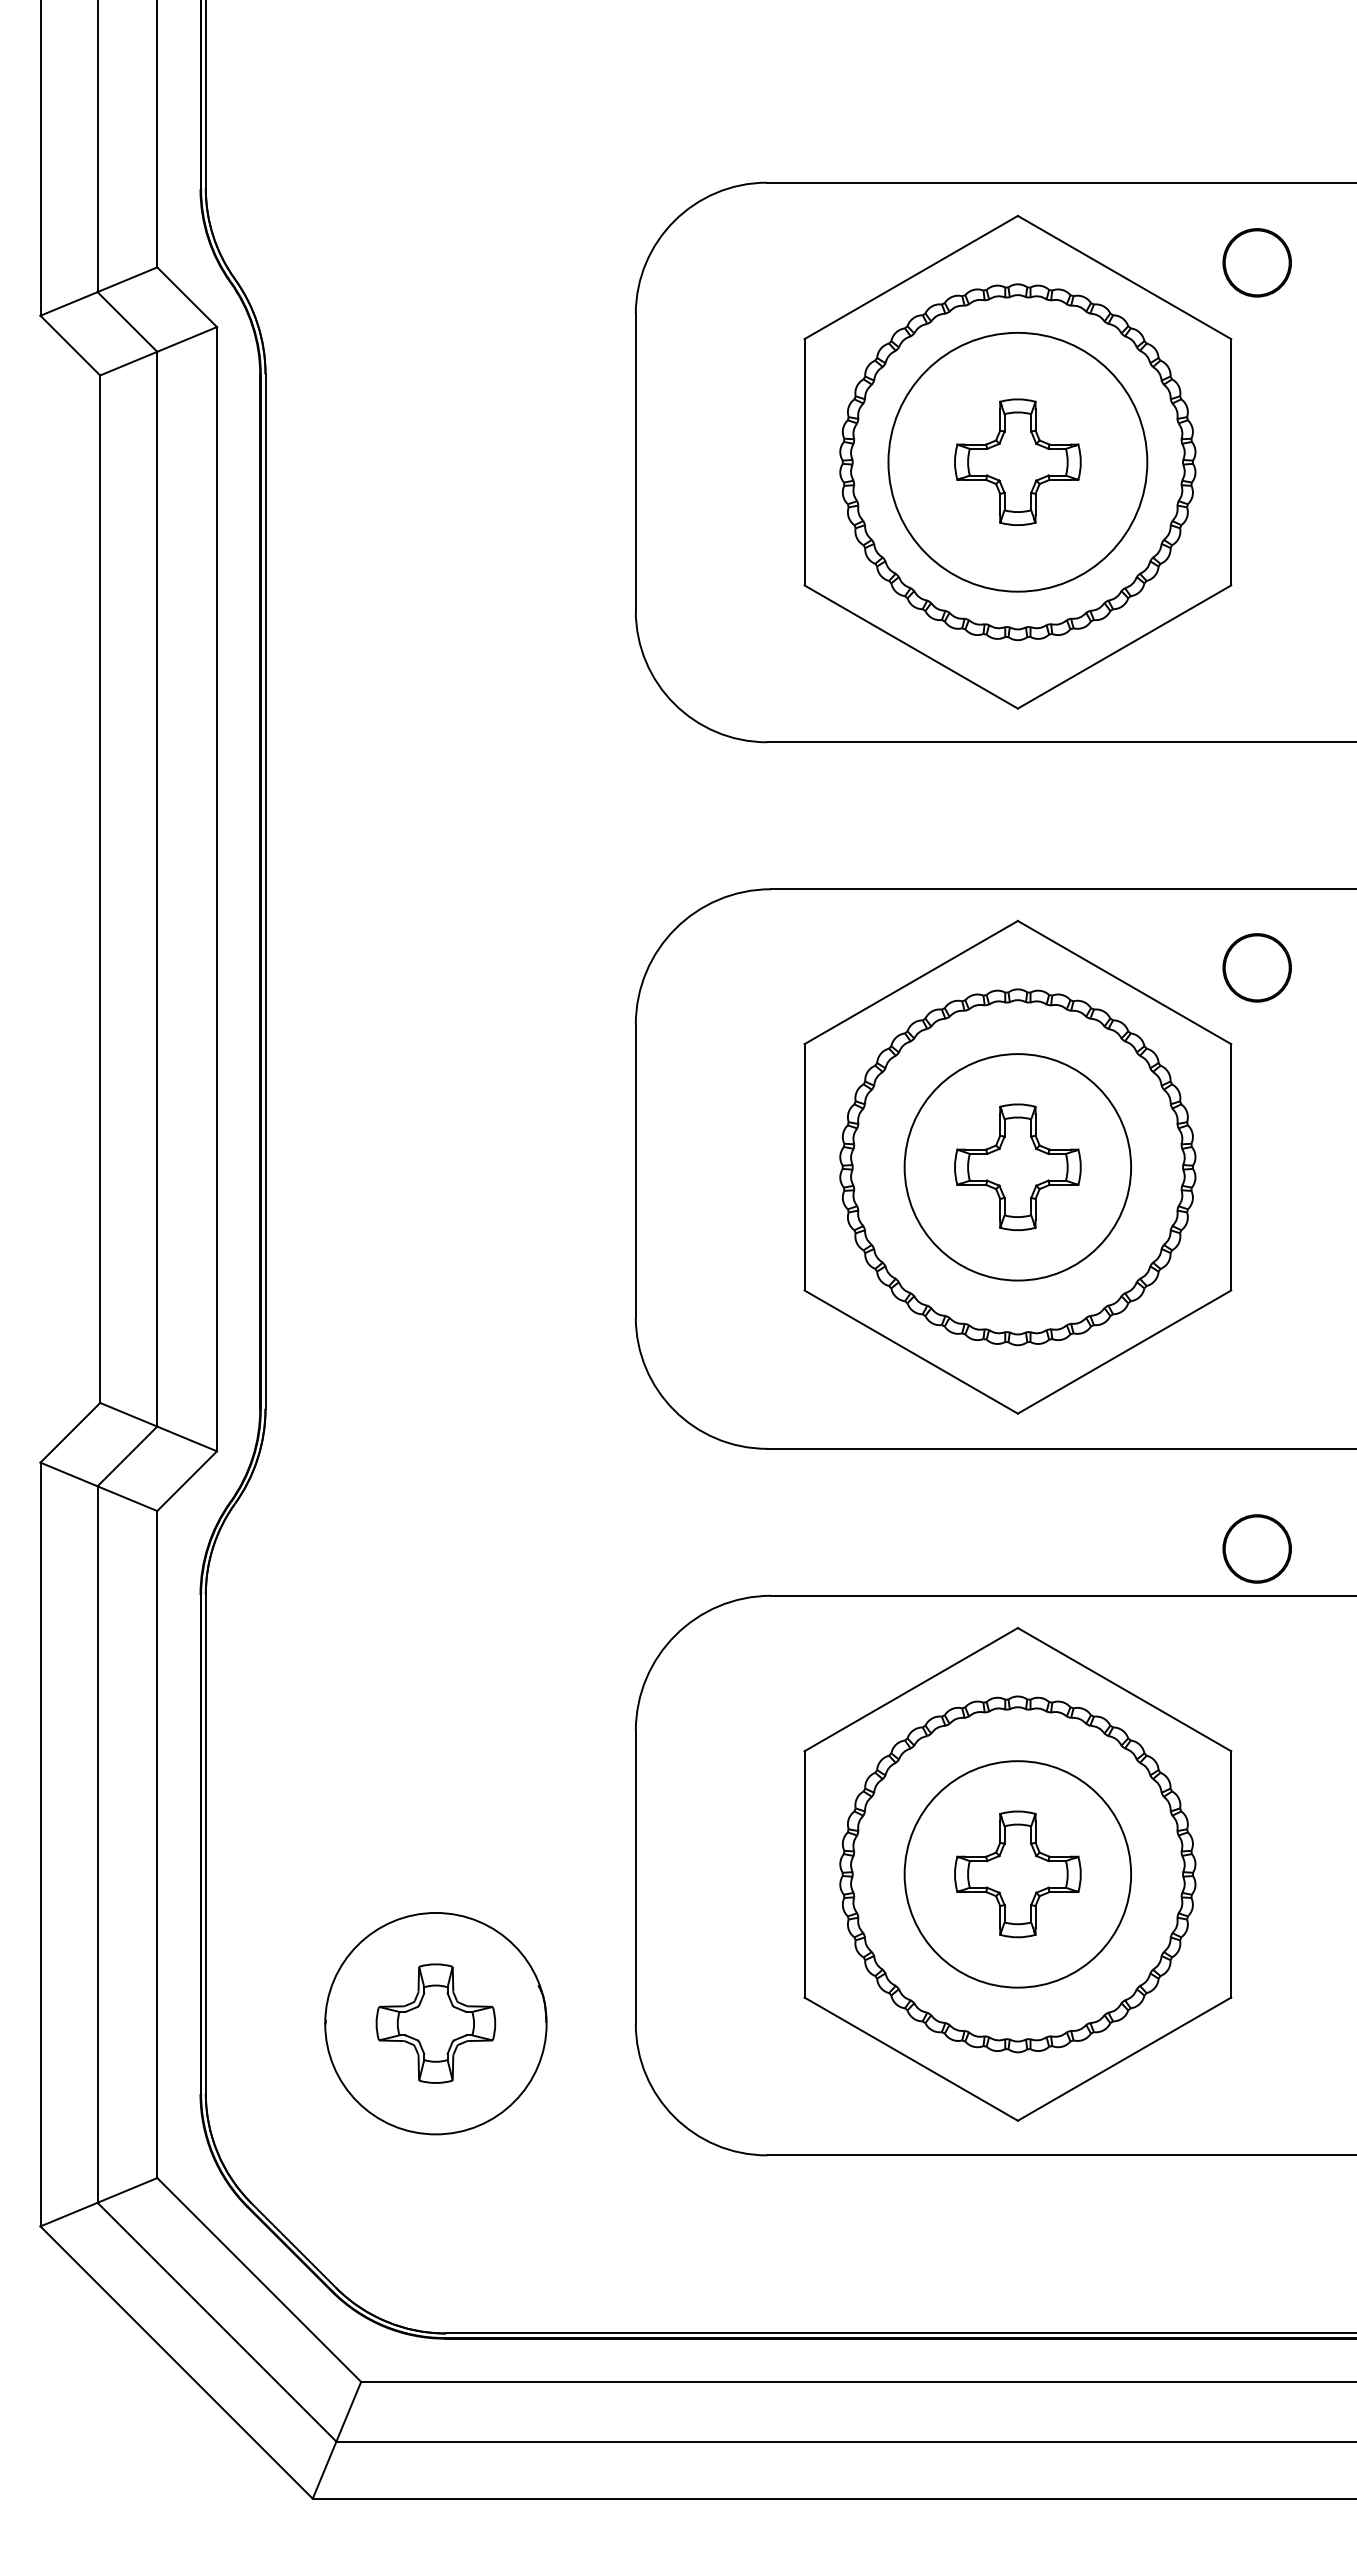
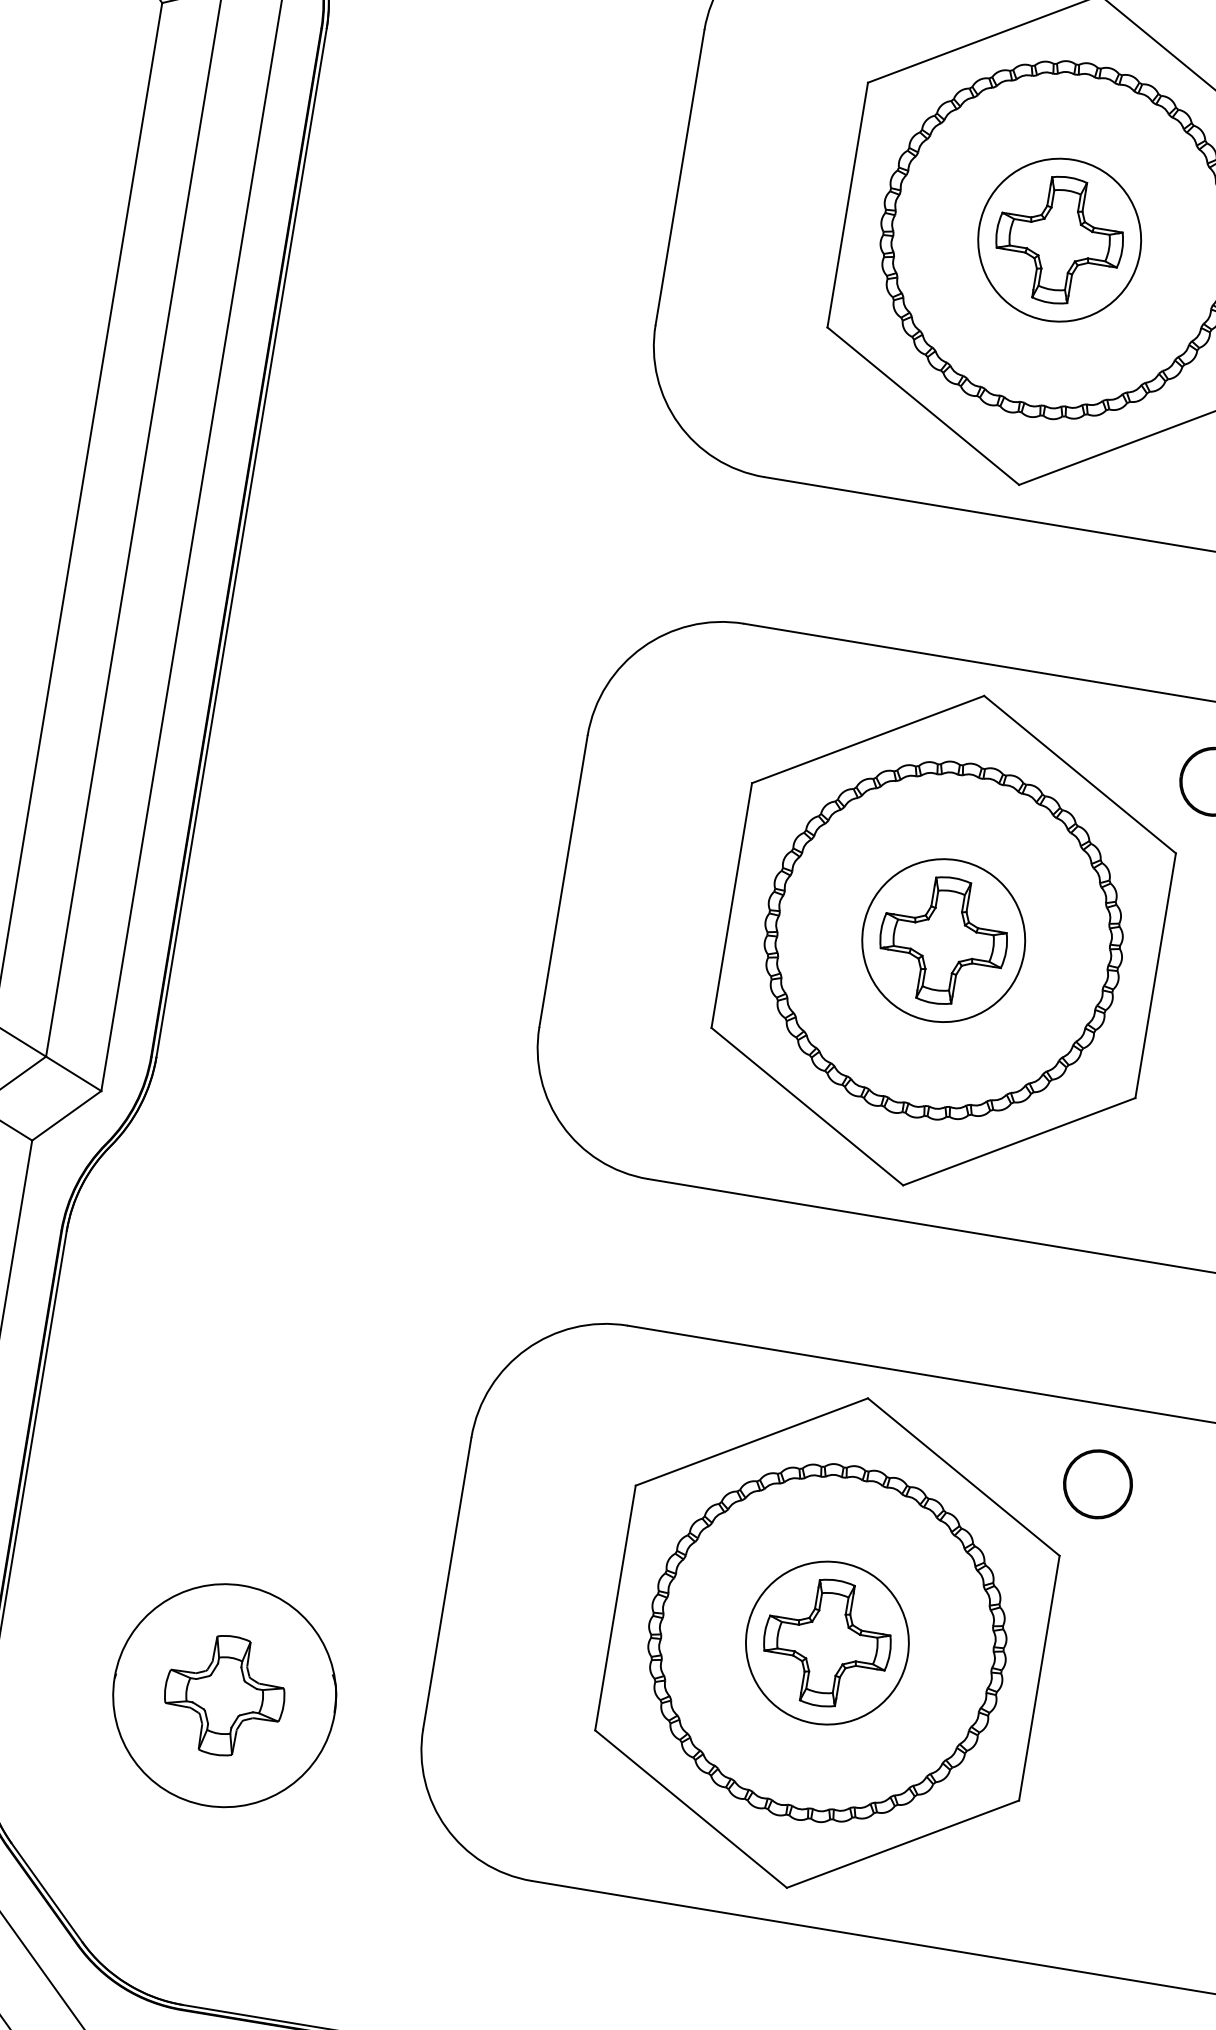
circle: (1017, 462) -> (1059, 240), size x0.62
circle: (1017, 1167) -> (943, 940), size x0.71
circle: (1256, 1548) -> (1097, 1483), moved
circle: (1017, 1874) -> (827, 1643), size x0.71

